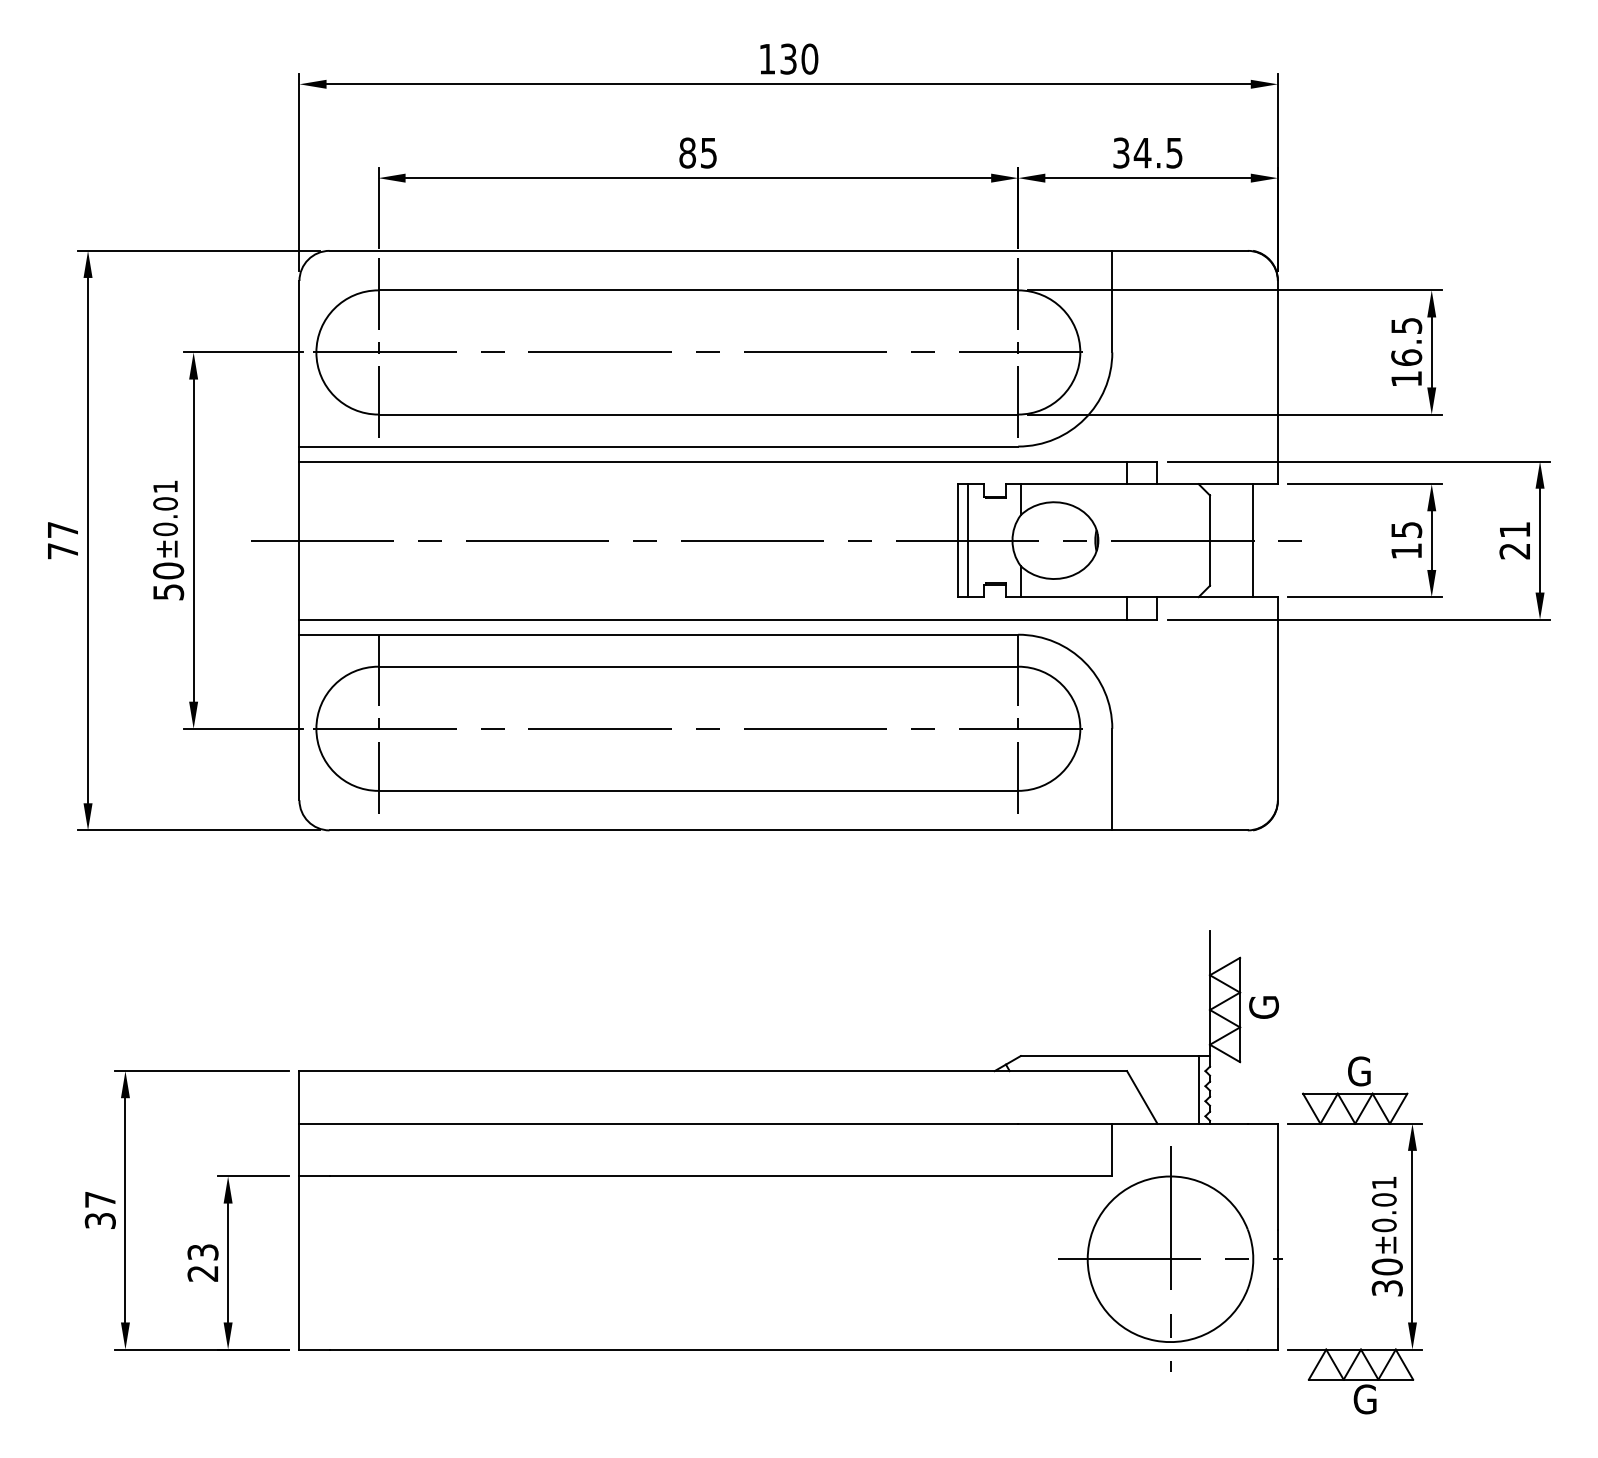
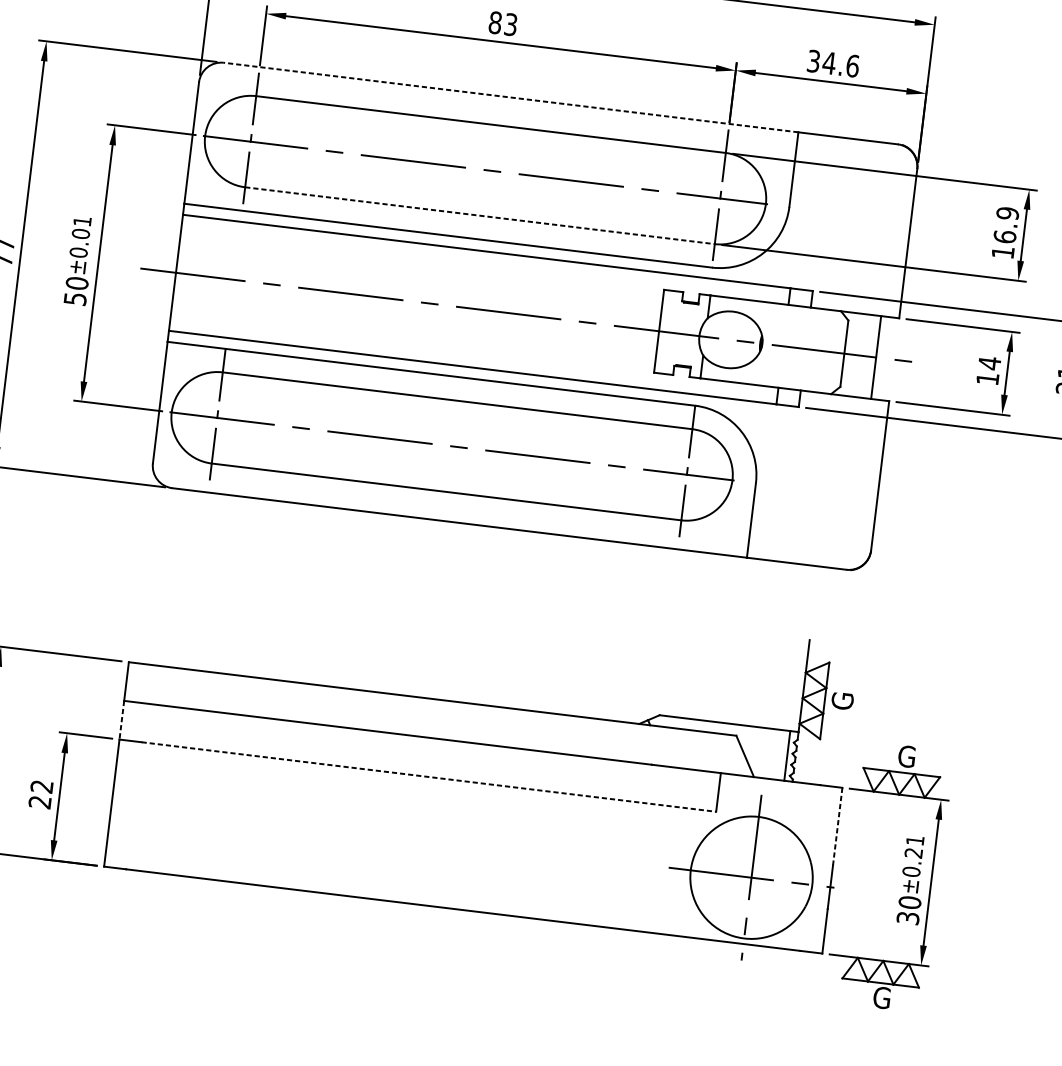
text: (708, 152) -> (510, 24), 85 -> 83
text: (1174, 152) -> (852, 65), 34.5 -> 34.6
line: (720, 250) -> (510, 97), solid -> dashed
text: (1406, 325) -> (1007, 213), 16.5 -> 16.9
line: (698, 414) -> (480, 215), solid -> dashed
text: (1406, 529) -> (989, 362), 15 -> 14
line: (967, 540) -> (666, 332), removed
line: (299, 1150) -> (121, 720), solid -> dashed
line: (721, 1176) -> (429, 777), solid -> dashed
line: (1277, 1176) -> (837, 826), solid -> dashed
text: (1384, 1199) -> (913, 852), ±0.01 -> ±0.21
text: (202, 1252) -> (41, 786), 23 -> 22

